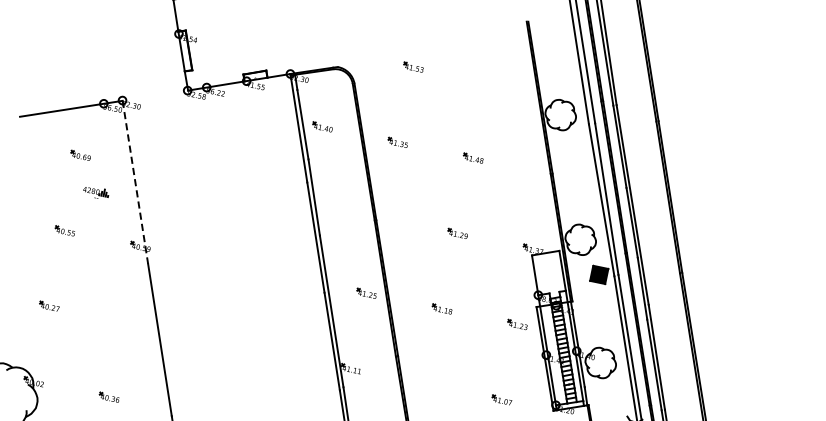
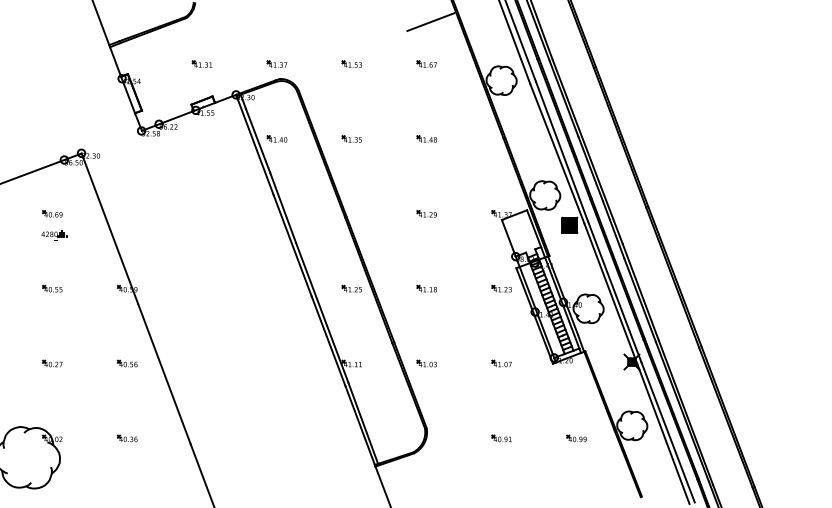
part: (262, 35) -> (201, 63), added
line: (501, 41) -> (430, 22), added
part: (337, 50) -> (276, 63), added
part: (488, 82) -> (426, 63), added
line: (135, 183) -> (110, 229), dashed -> solid
part: (96, 192) -> (54, 235), moved
part: (124, 321) -> (126, 363), added
part: (426, 384) -> (426, 363), added

